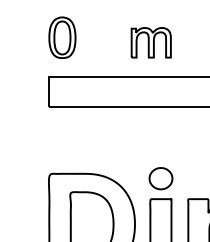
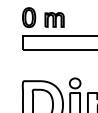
part: (151, 41) -> (54, 19), moved

